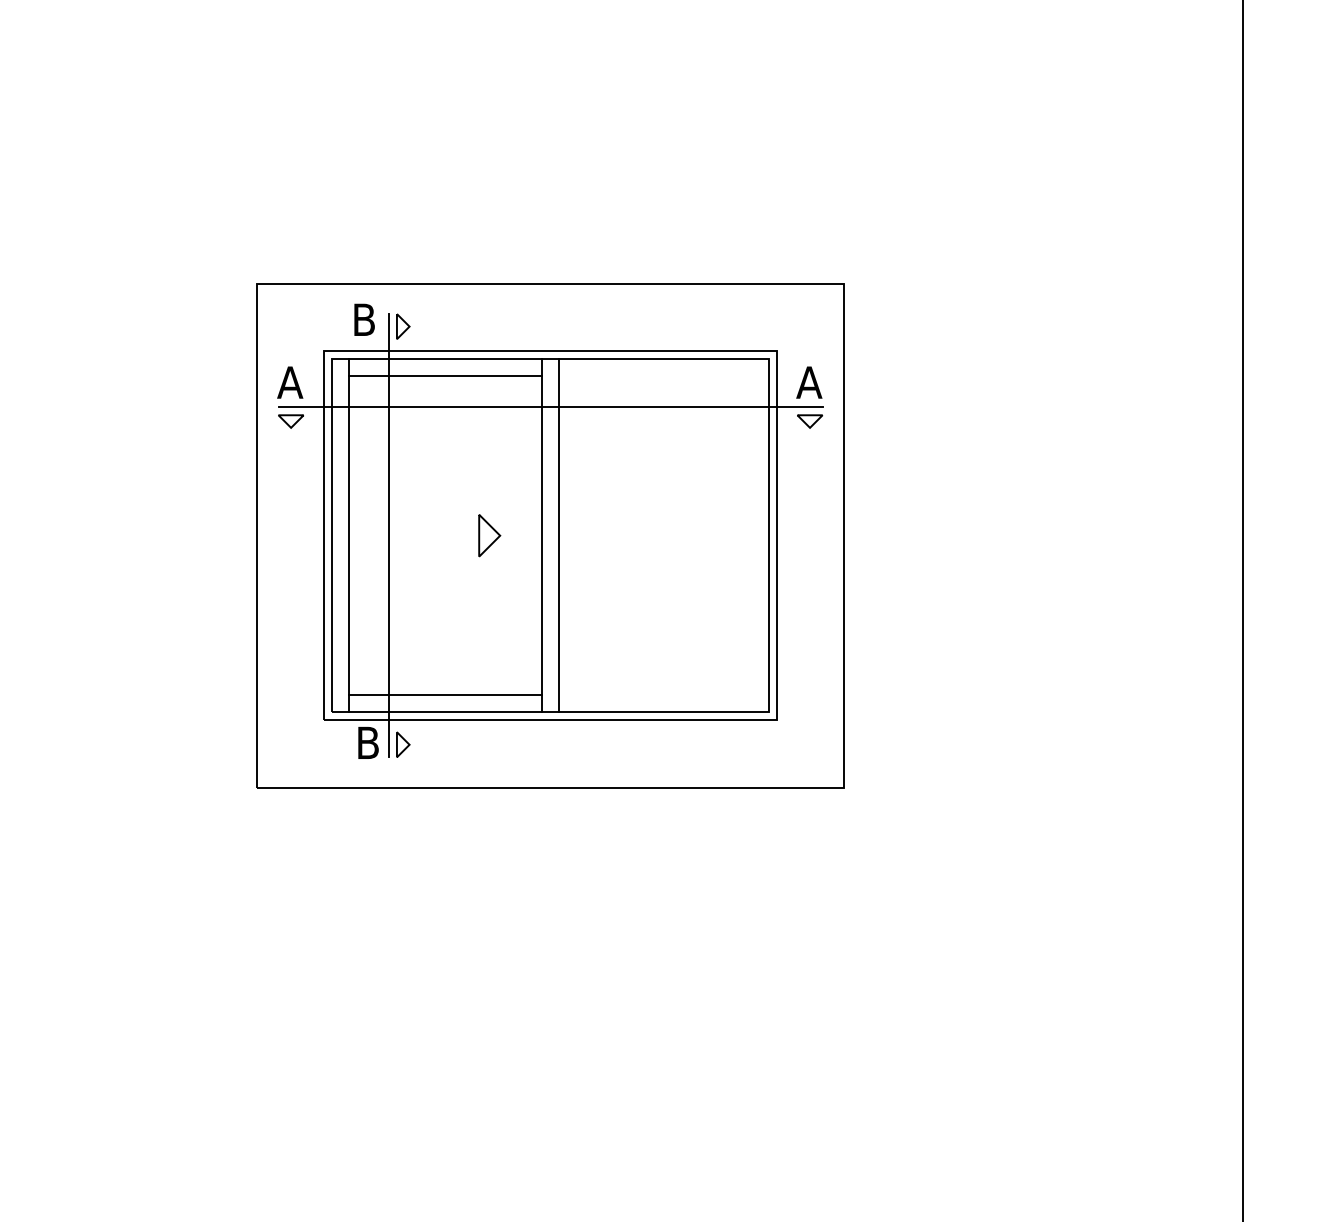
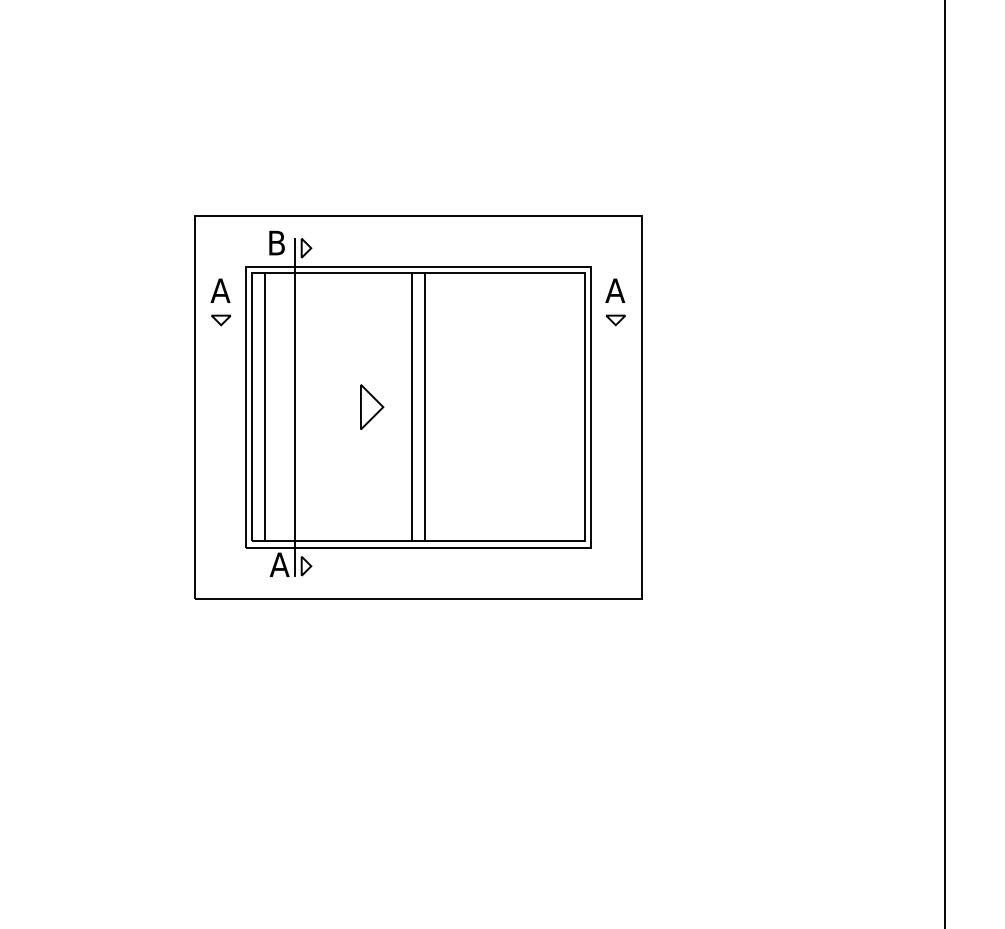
line: (445, 376) -> (338, 286), removed
line: (550, 406) -> (418, 308), removed
part: (489, 535) -> (372, 407), size x1.4
line: (445, 695) -> (338, 528), removed
text: (368, 742) -> (280, 564), B -> A

